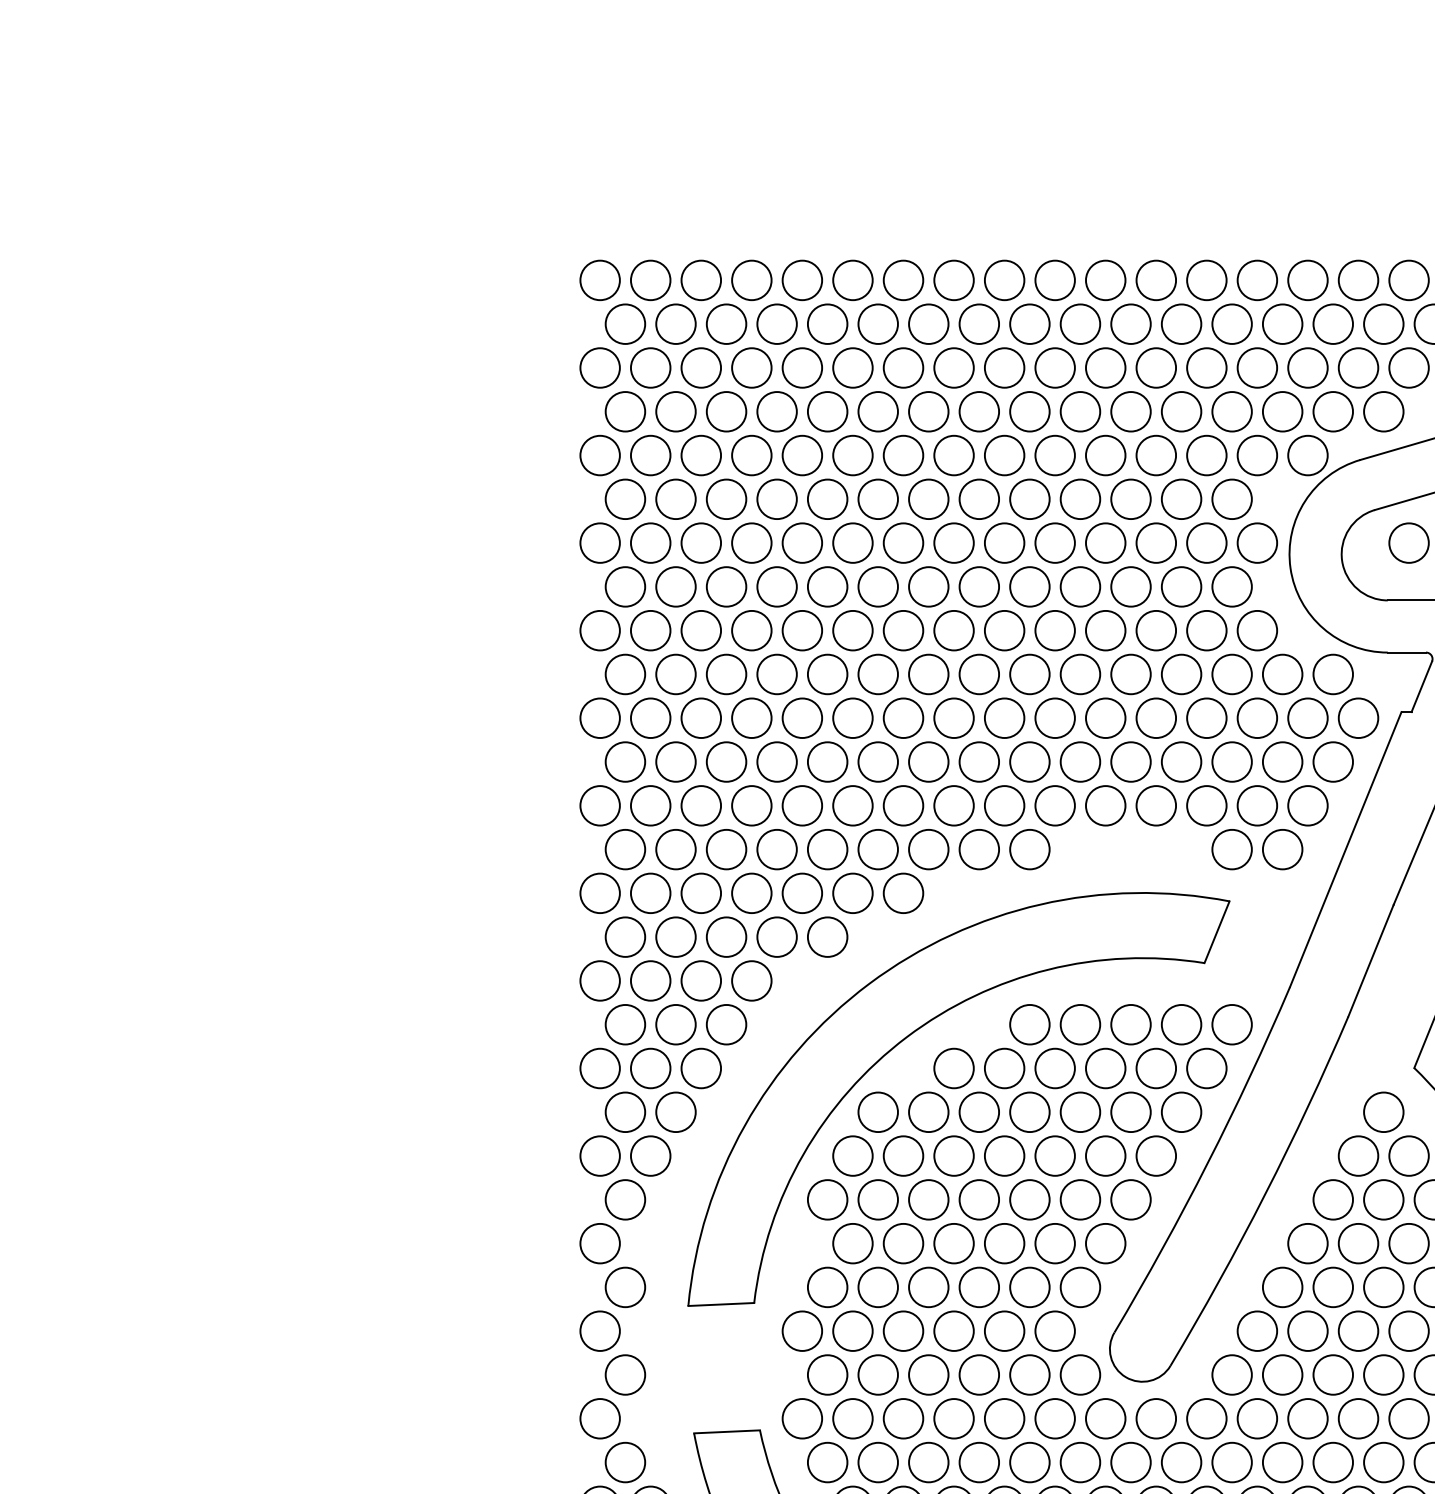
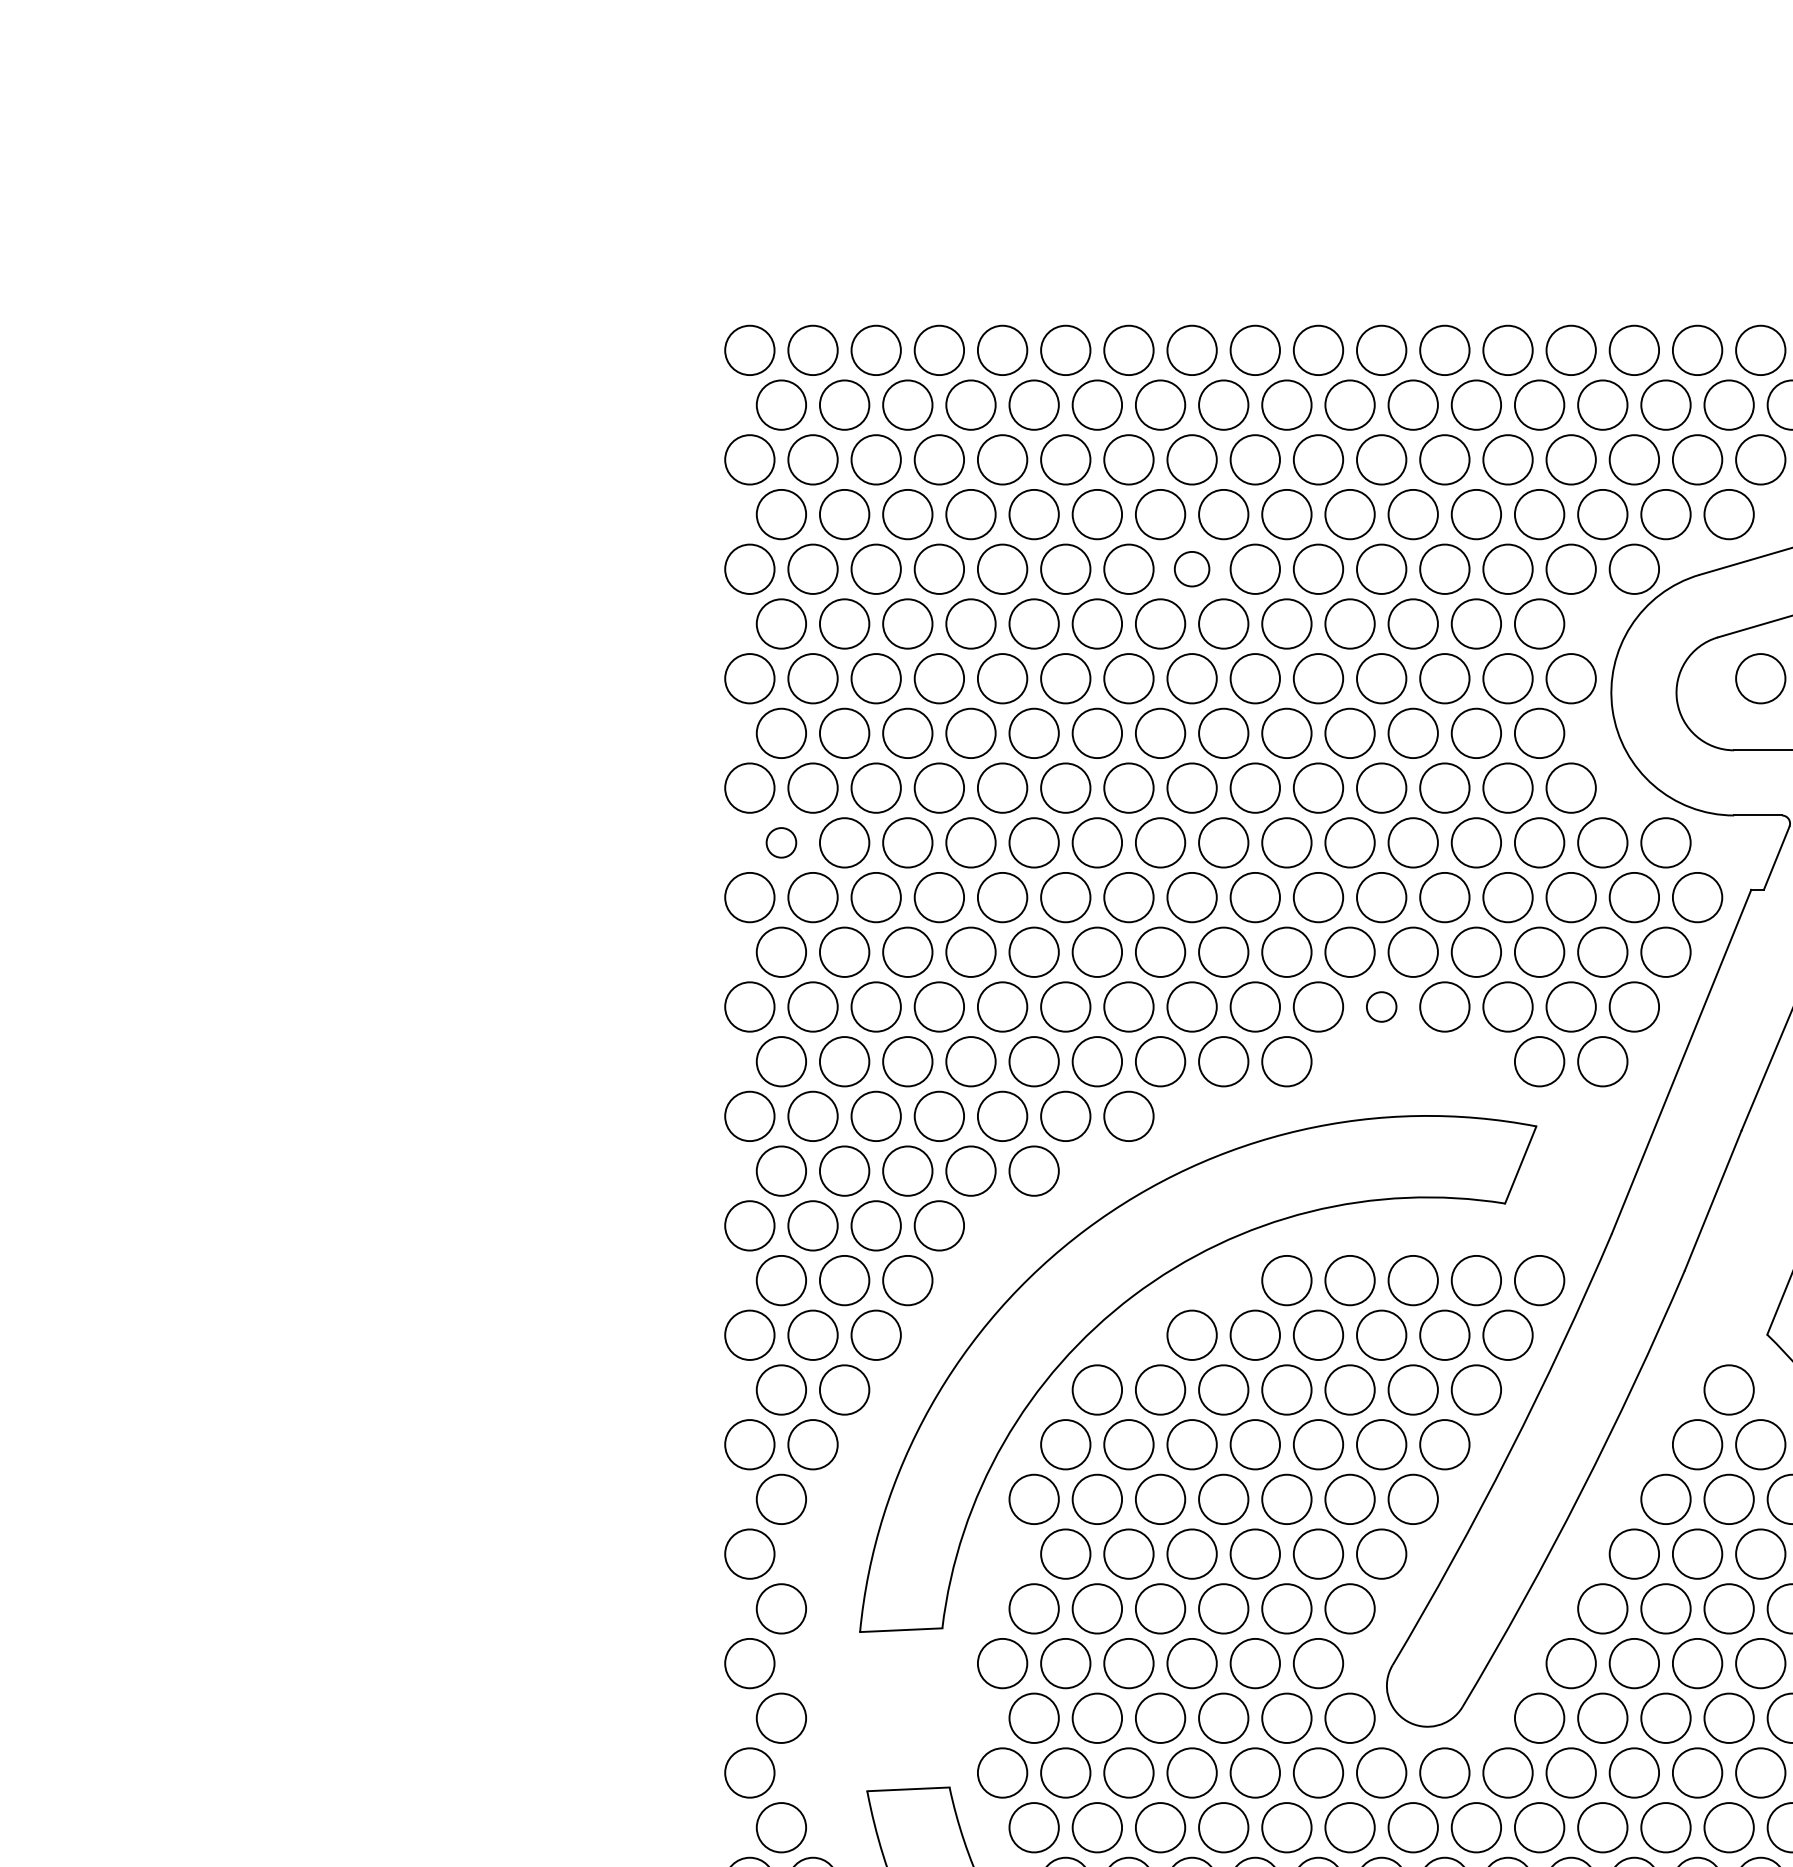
circle: (953, 454) -> (1191, 568), size x0.7
circle: (625, 674) -> (781, 842), size x0.6
circle: (1105, 805) -> (1381, 1006), size x0.6

